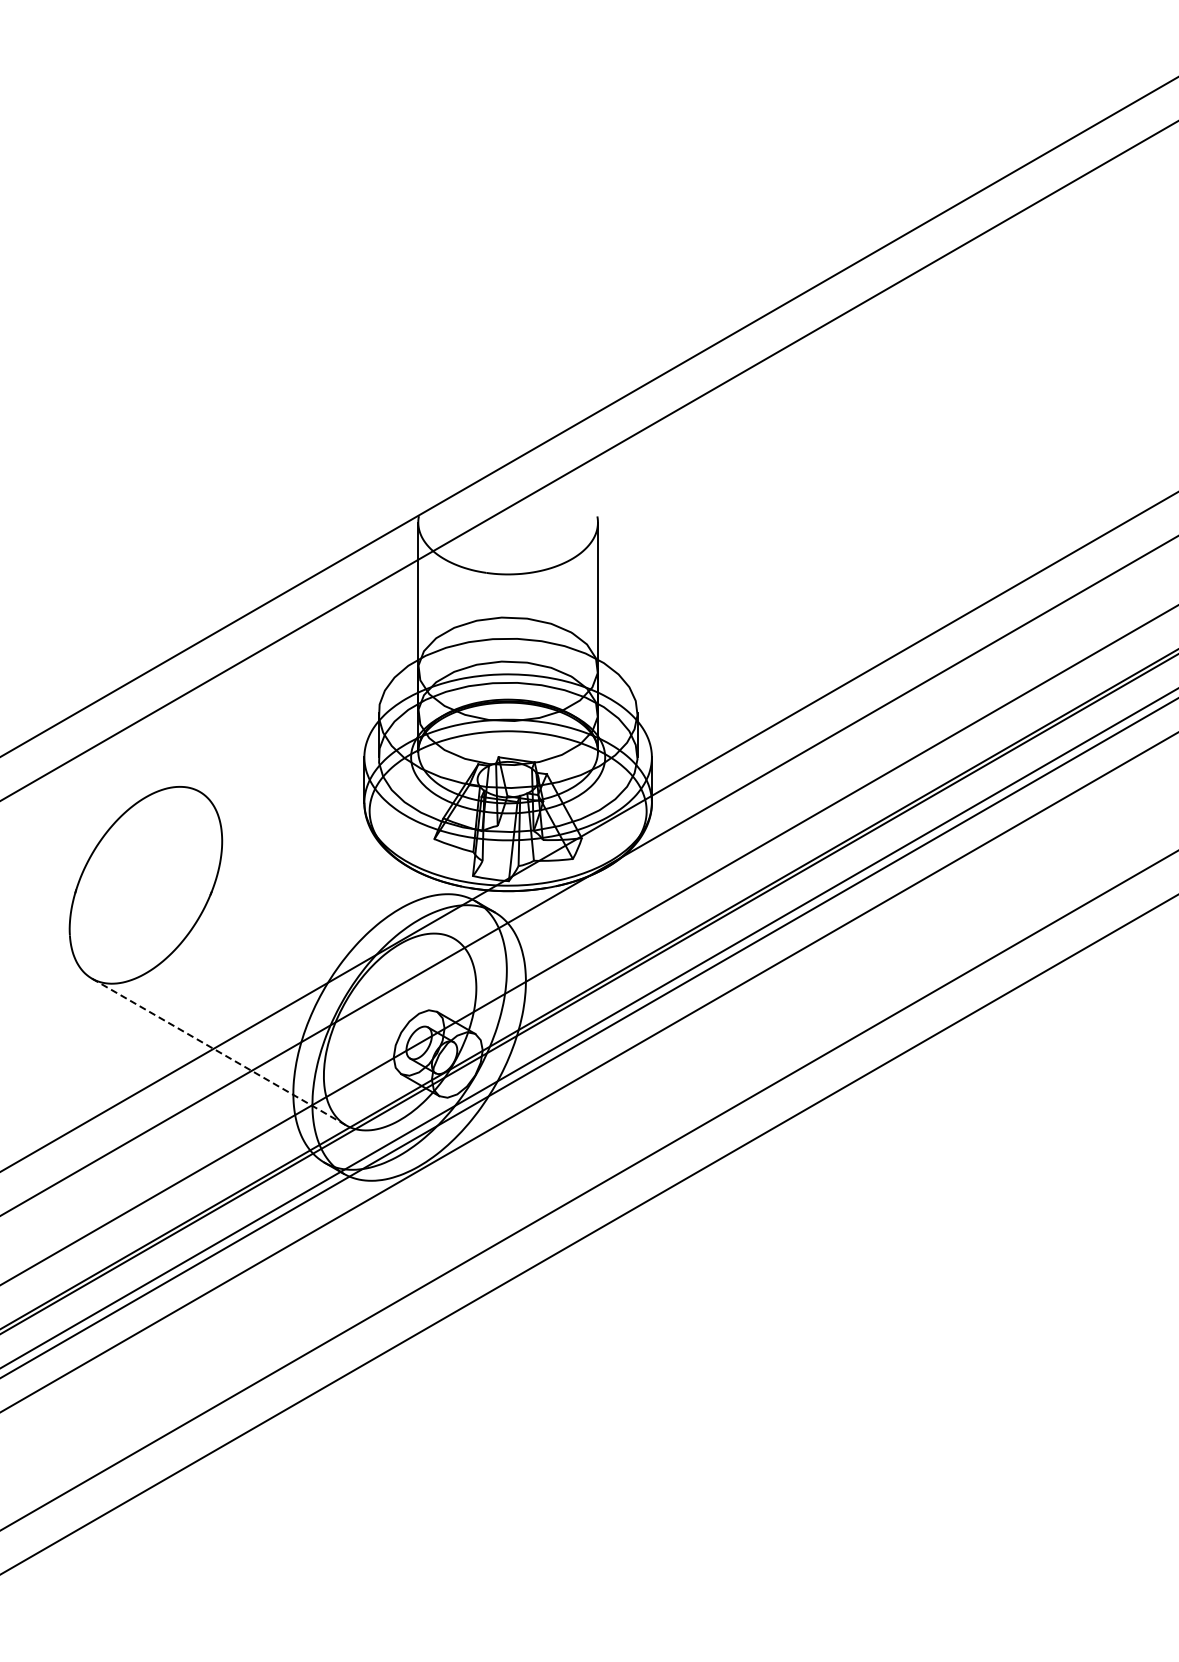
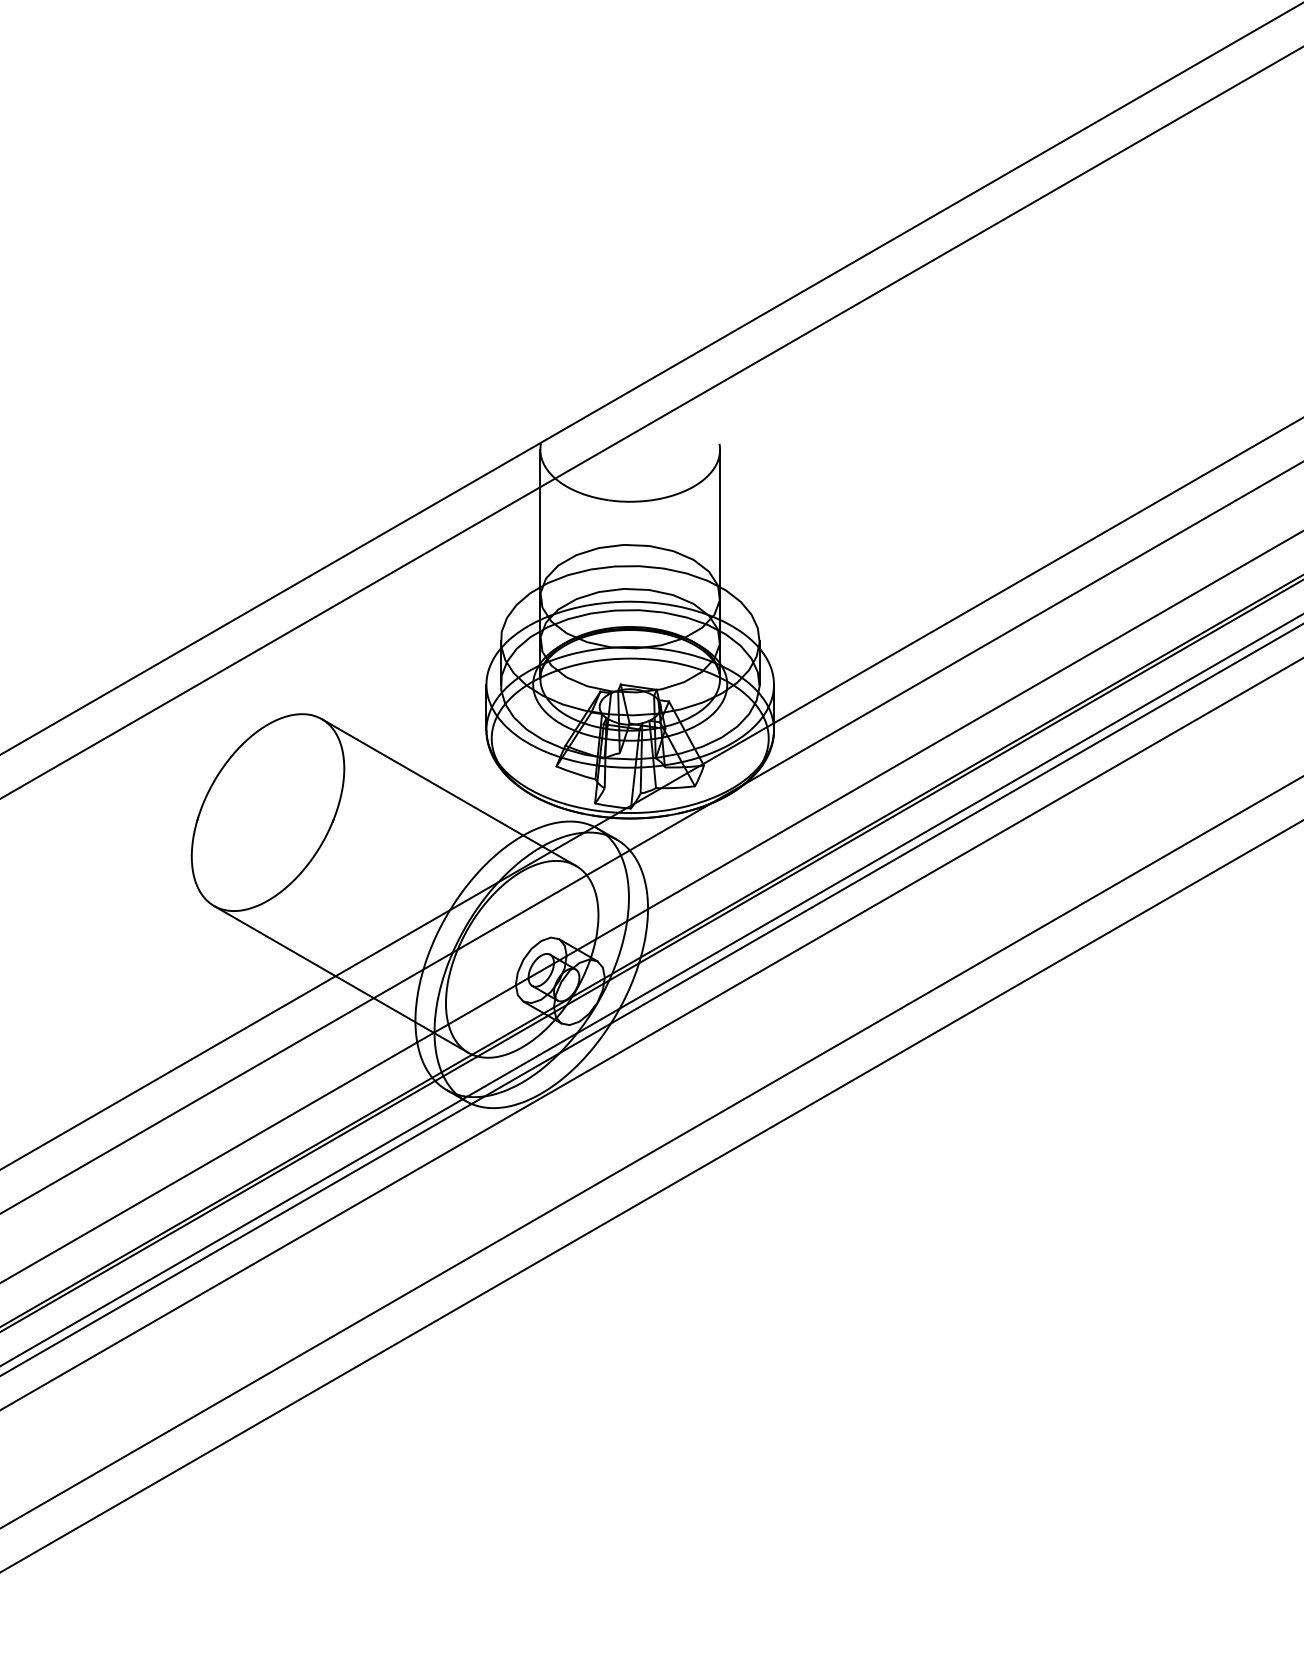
line: (326, 865) -> (448, 792), added
line: (219, 1052) -> (341, 979), dashed -> solid

